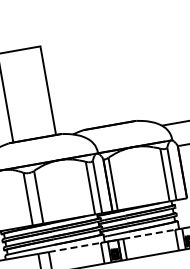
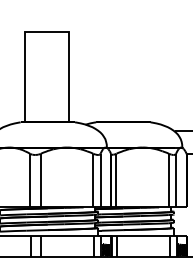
line: (149, 234) -> (143, 236), dashed -> solid
line: (75, 247) -> (68, 236), dashed -> solid

